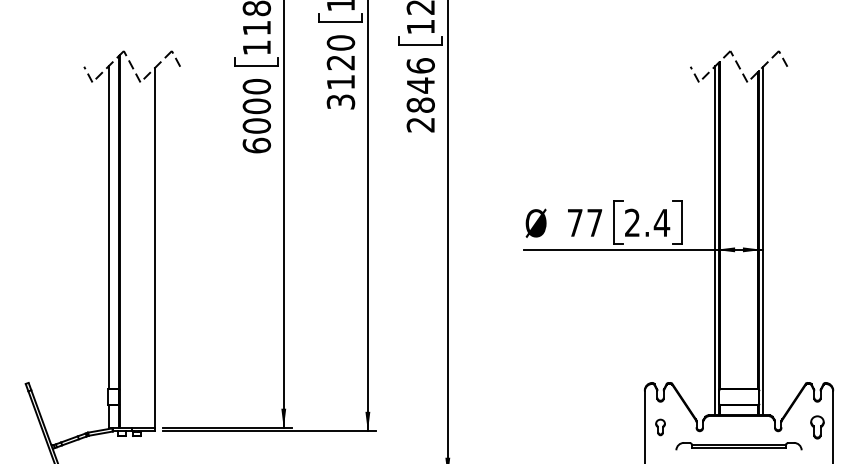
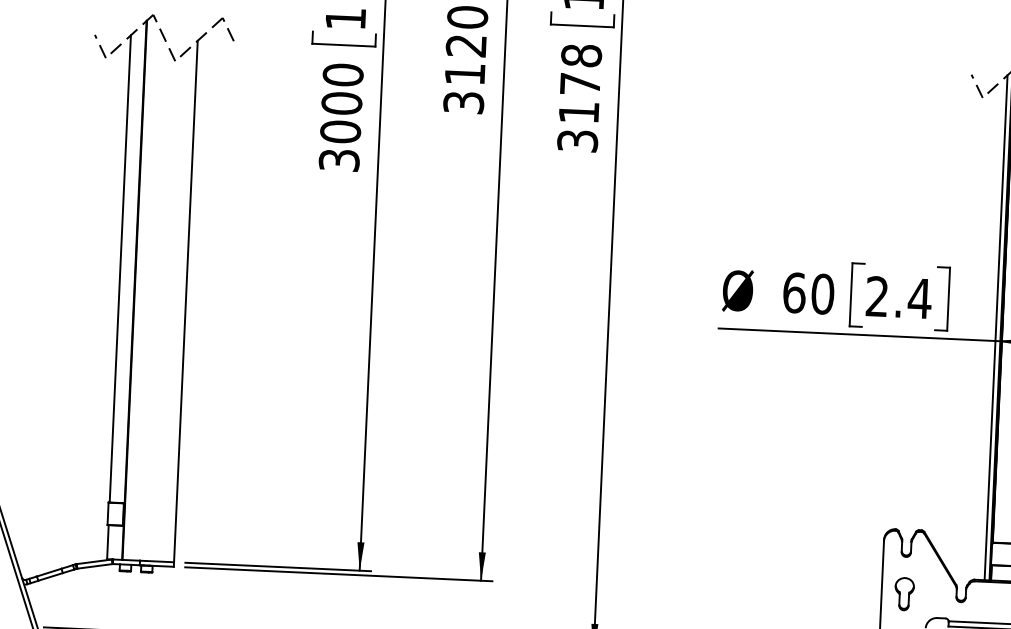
text: (420, 95) -> (579, 98), 2846 -> 3178
text: (256, 145) -> (338, 160), 6000 -> 3000
text: (584, 222) -> (807, 292), 77 -> 60
part: (660, 427) -> (904, 594), size x1.43

